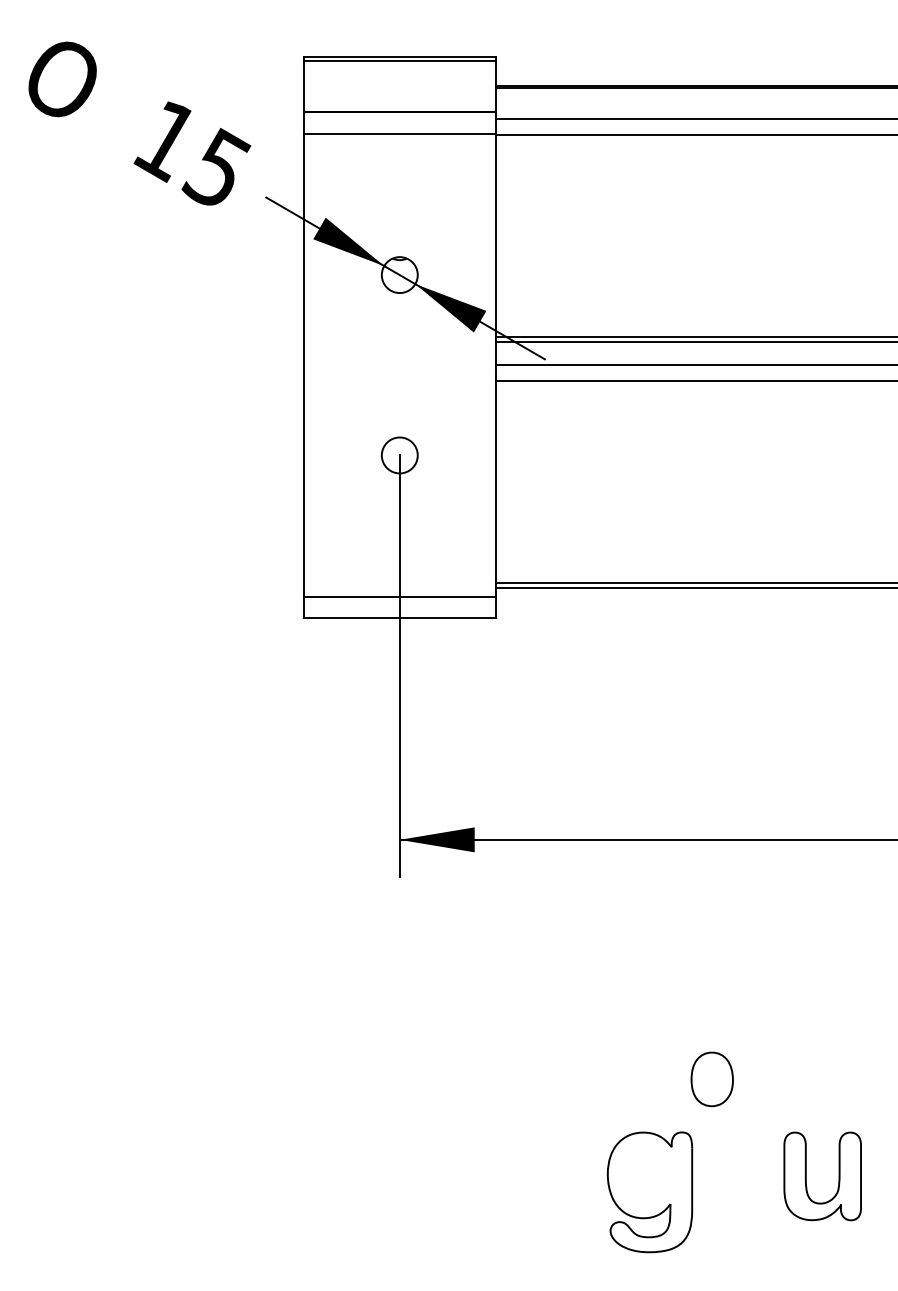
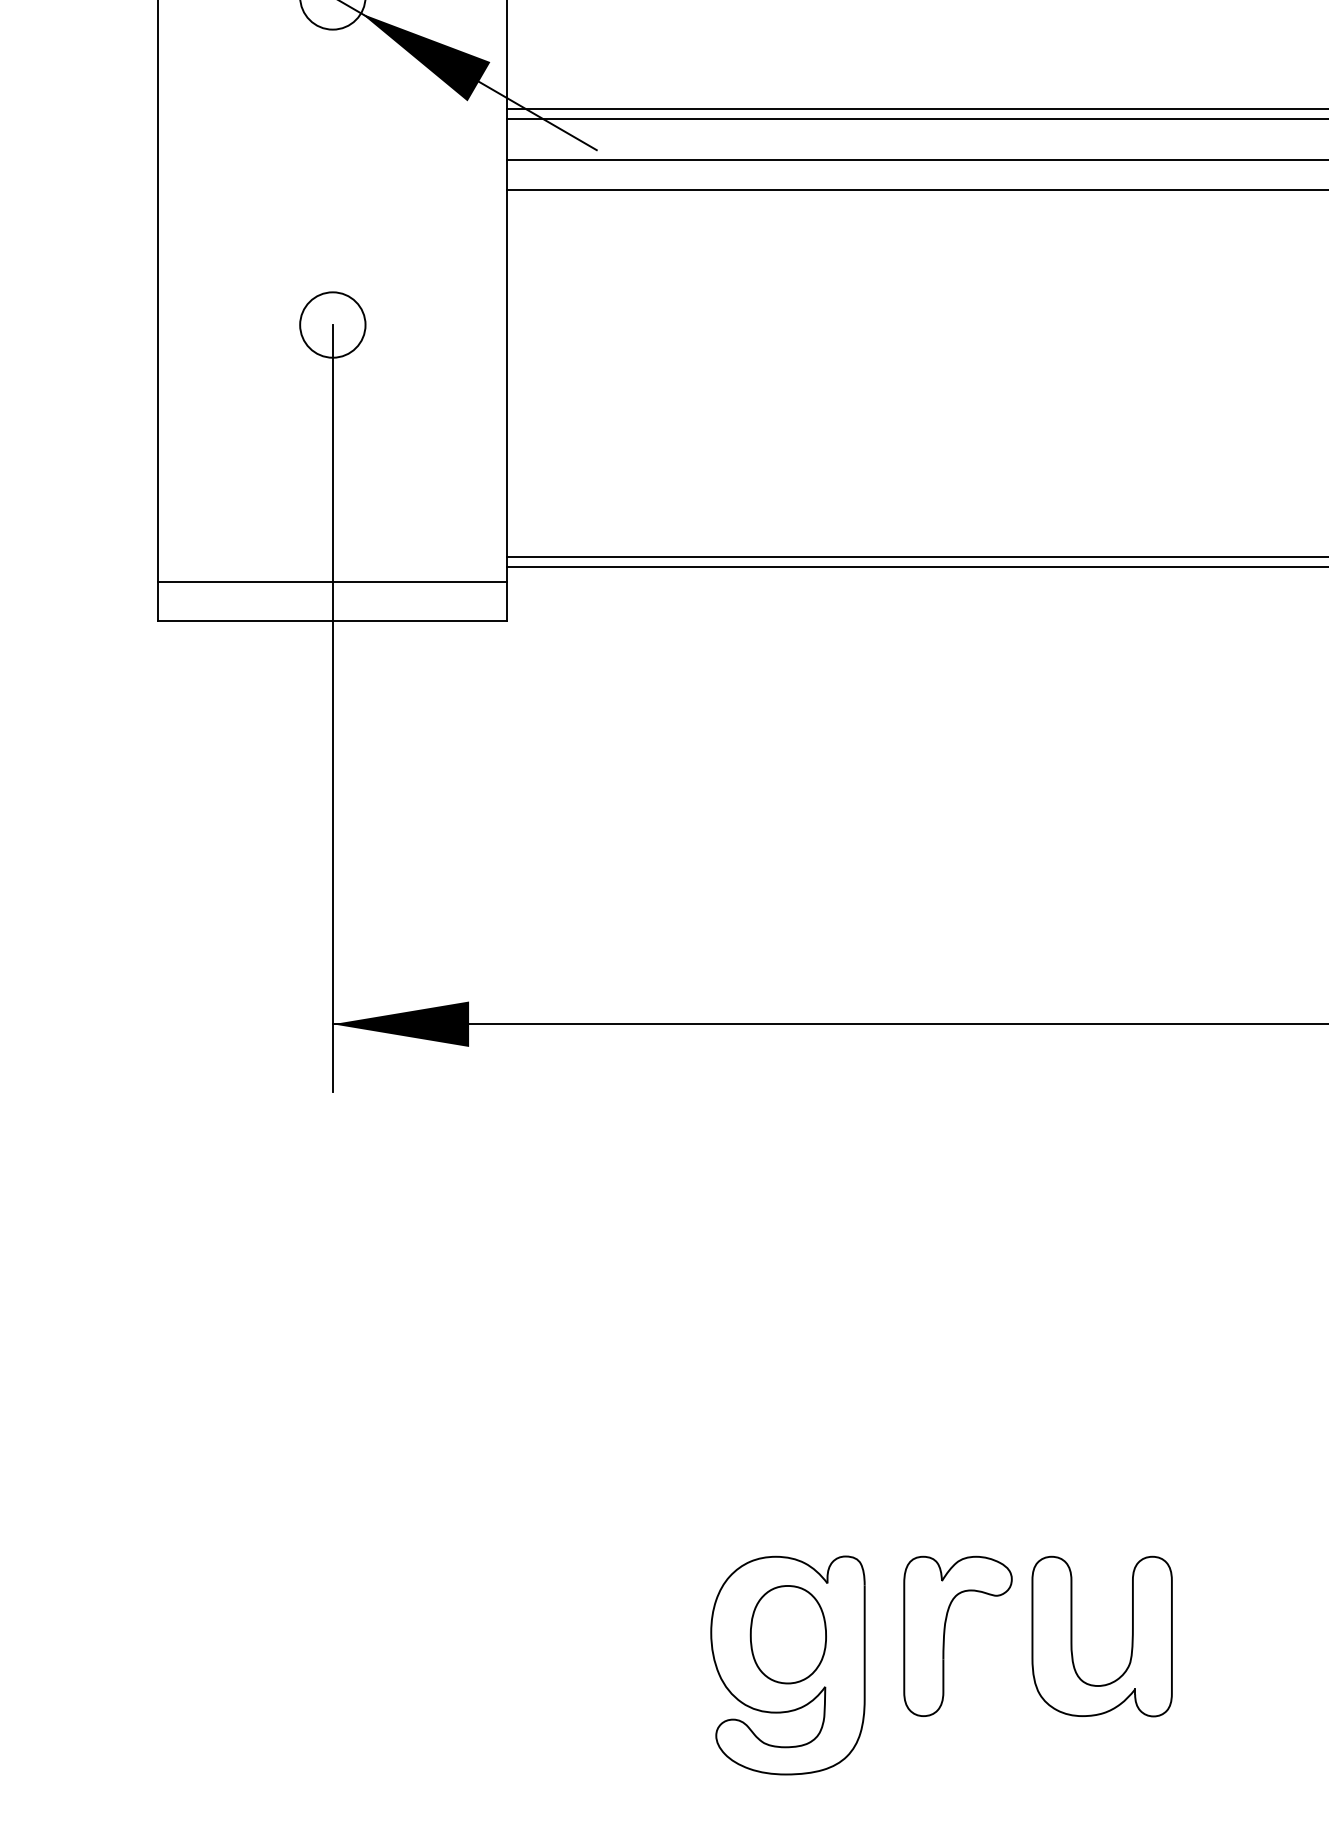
part: (711, 1079) -> (787, 1634), moved
part: (736, 1176) -> (945, 1636), added

